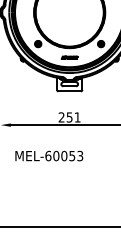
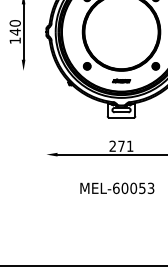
text: (69, 116) -> (121, 145), 251 -> 271
text: (49, 156) -> (117, 188), moved

